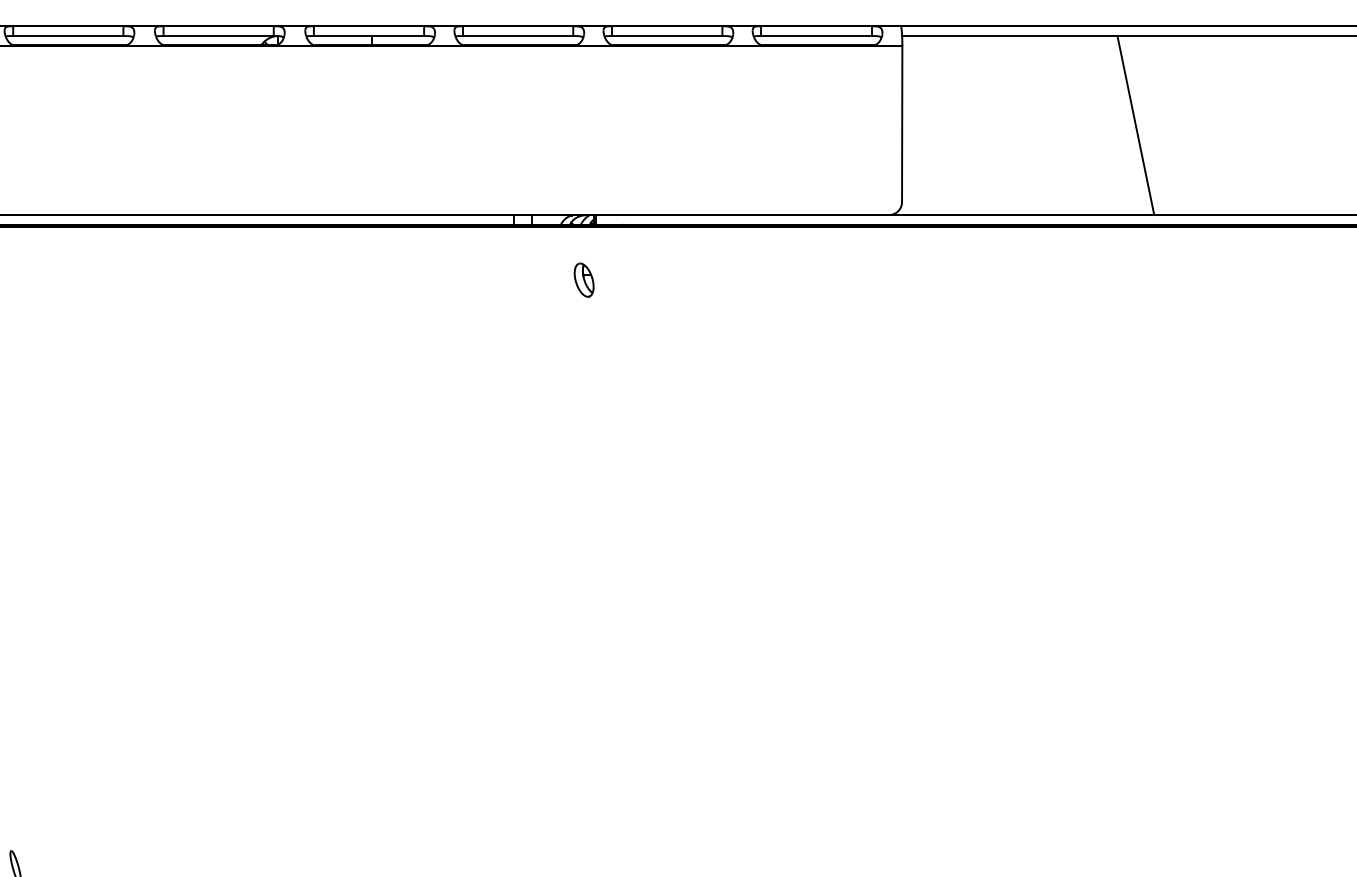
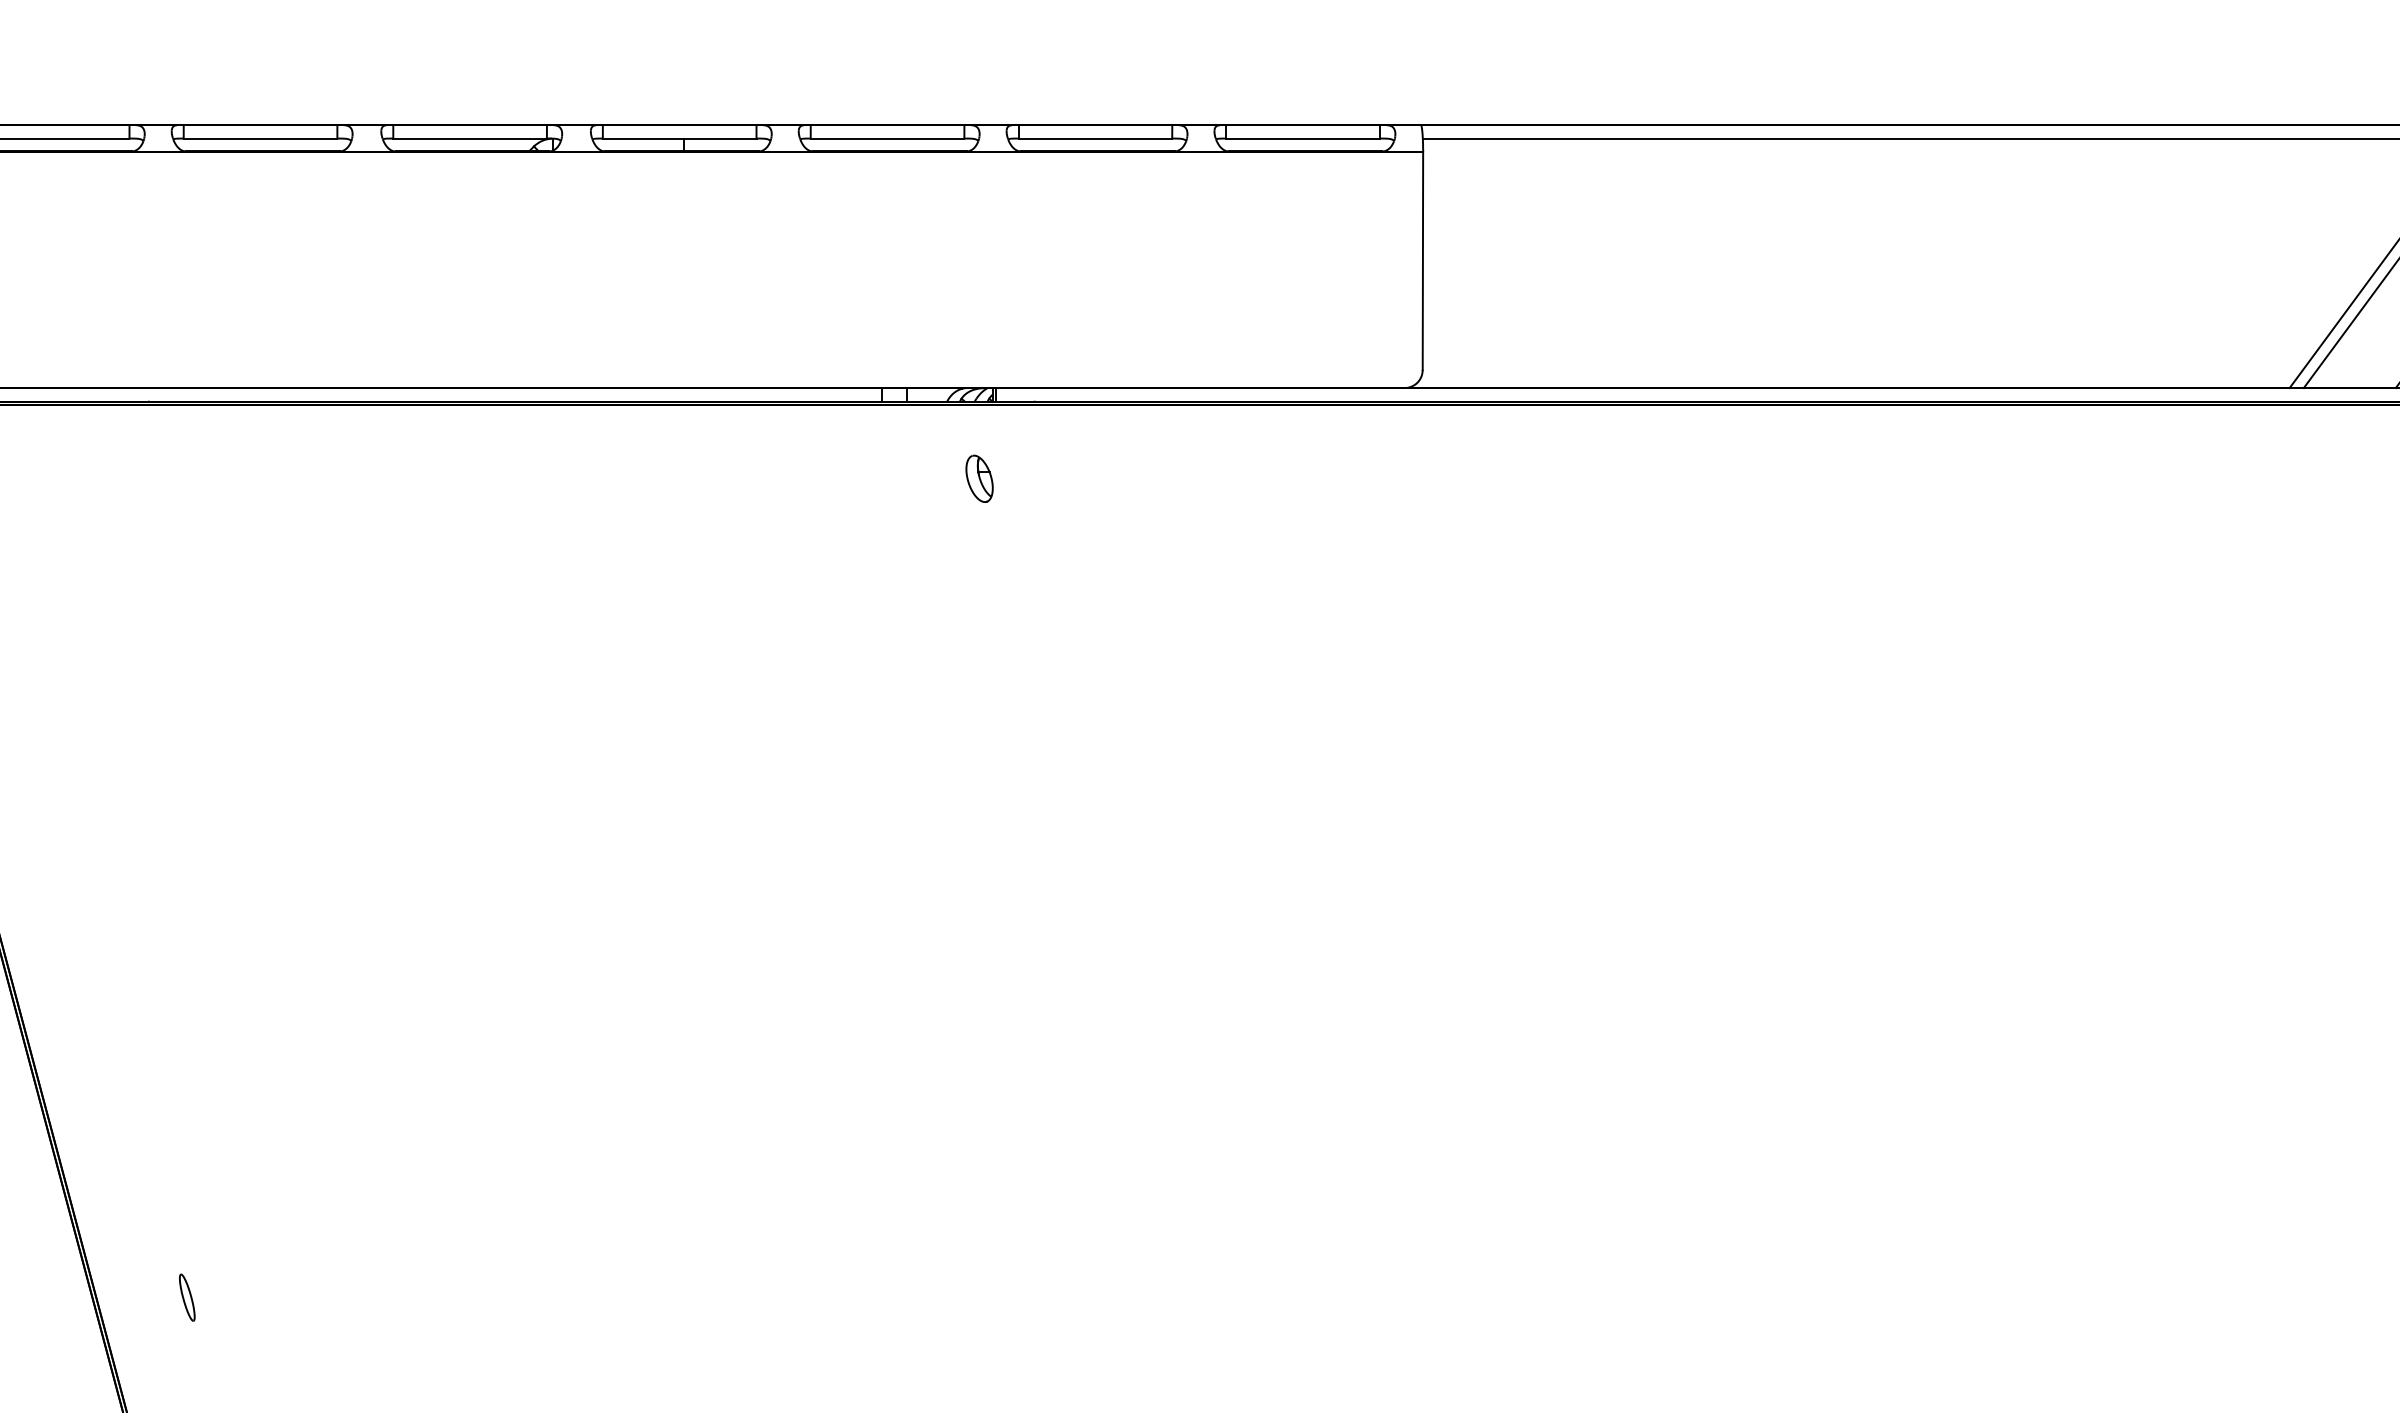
line: (1135, 125) -> (1748, 263), removed

